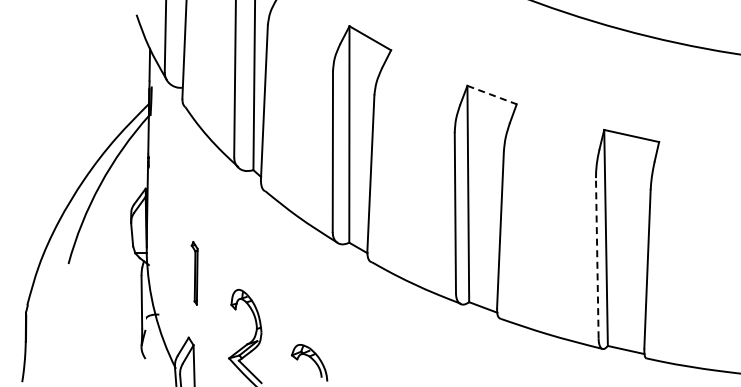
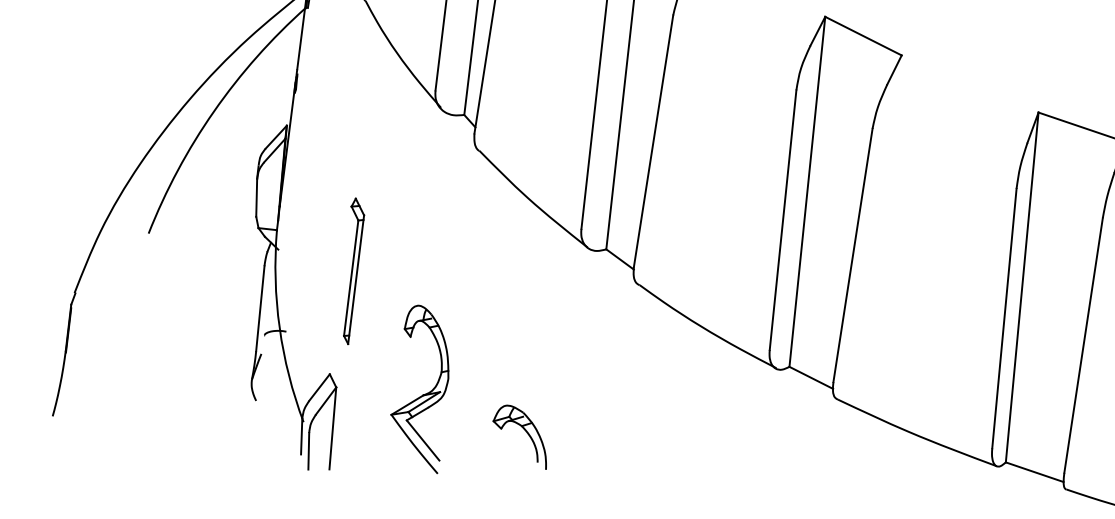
line: (492, 95) -> (864, 36), dashed -> solid
line: (597, 257) -> (1004, 317), dashed -> solid
part: (194, 273) -> (350, 271), size x1.43

